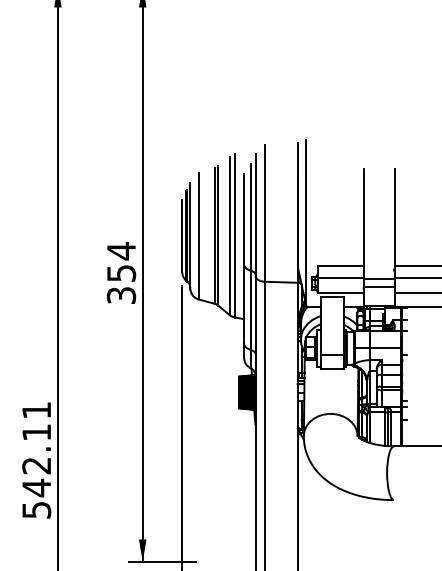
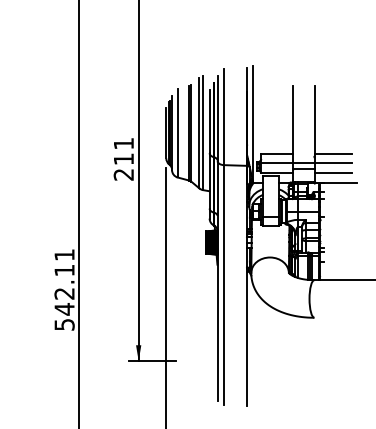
text: (122, 272) -> (124, 158), 354 -> 211

